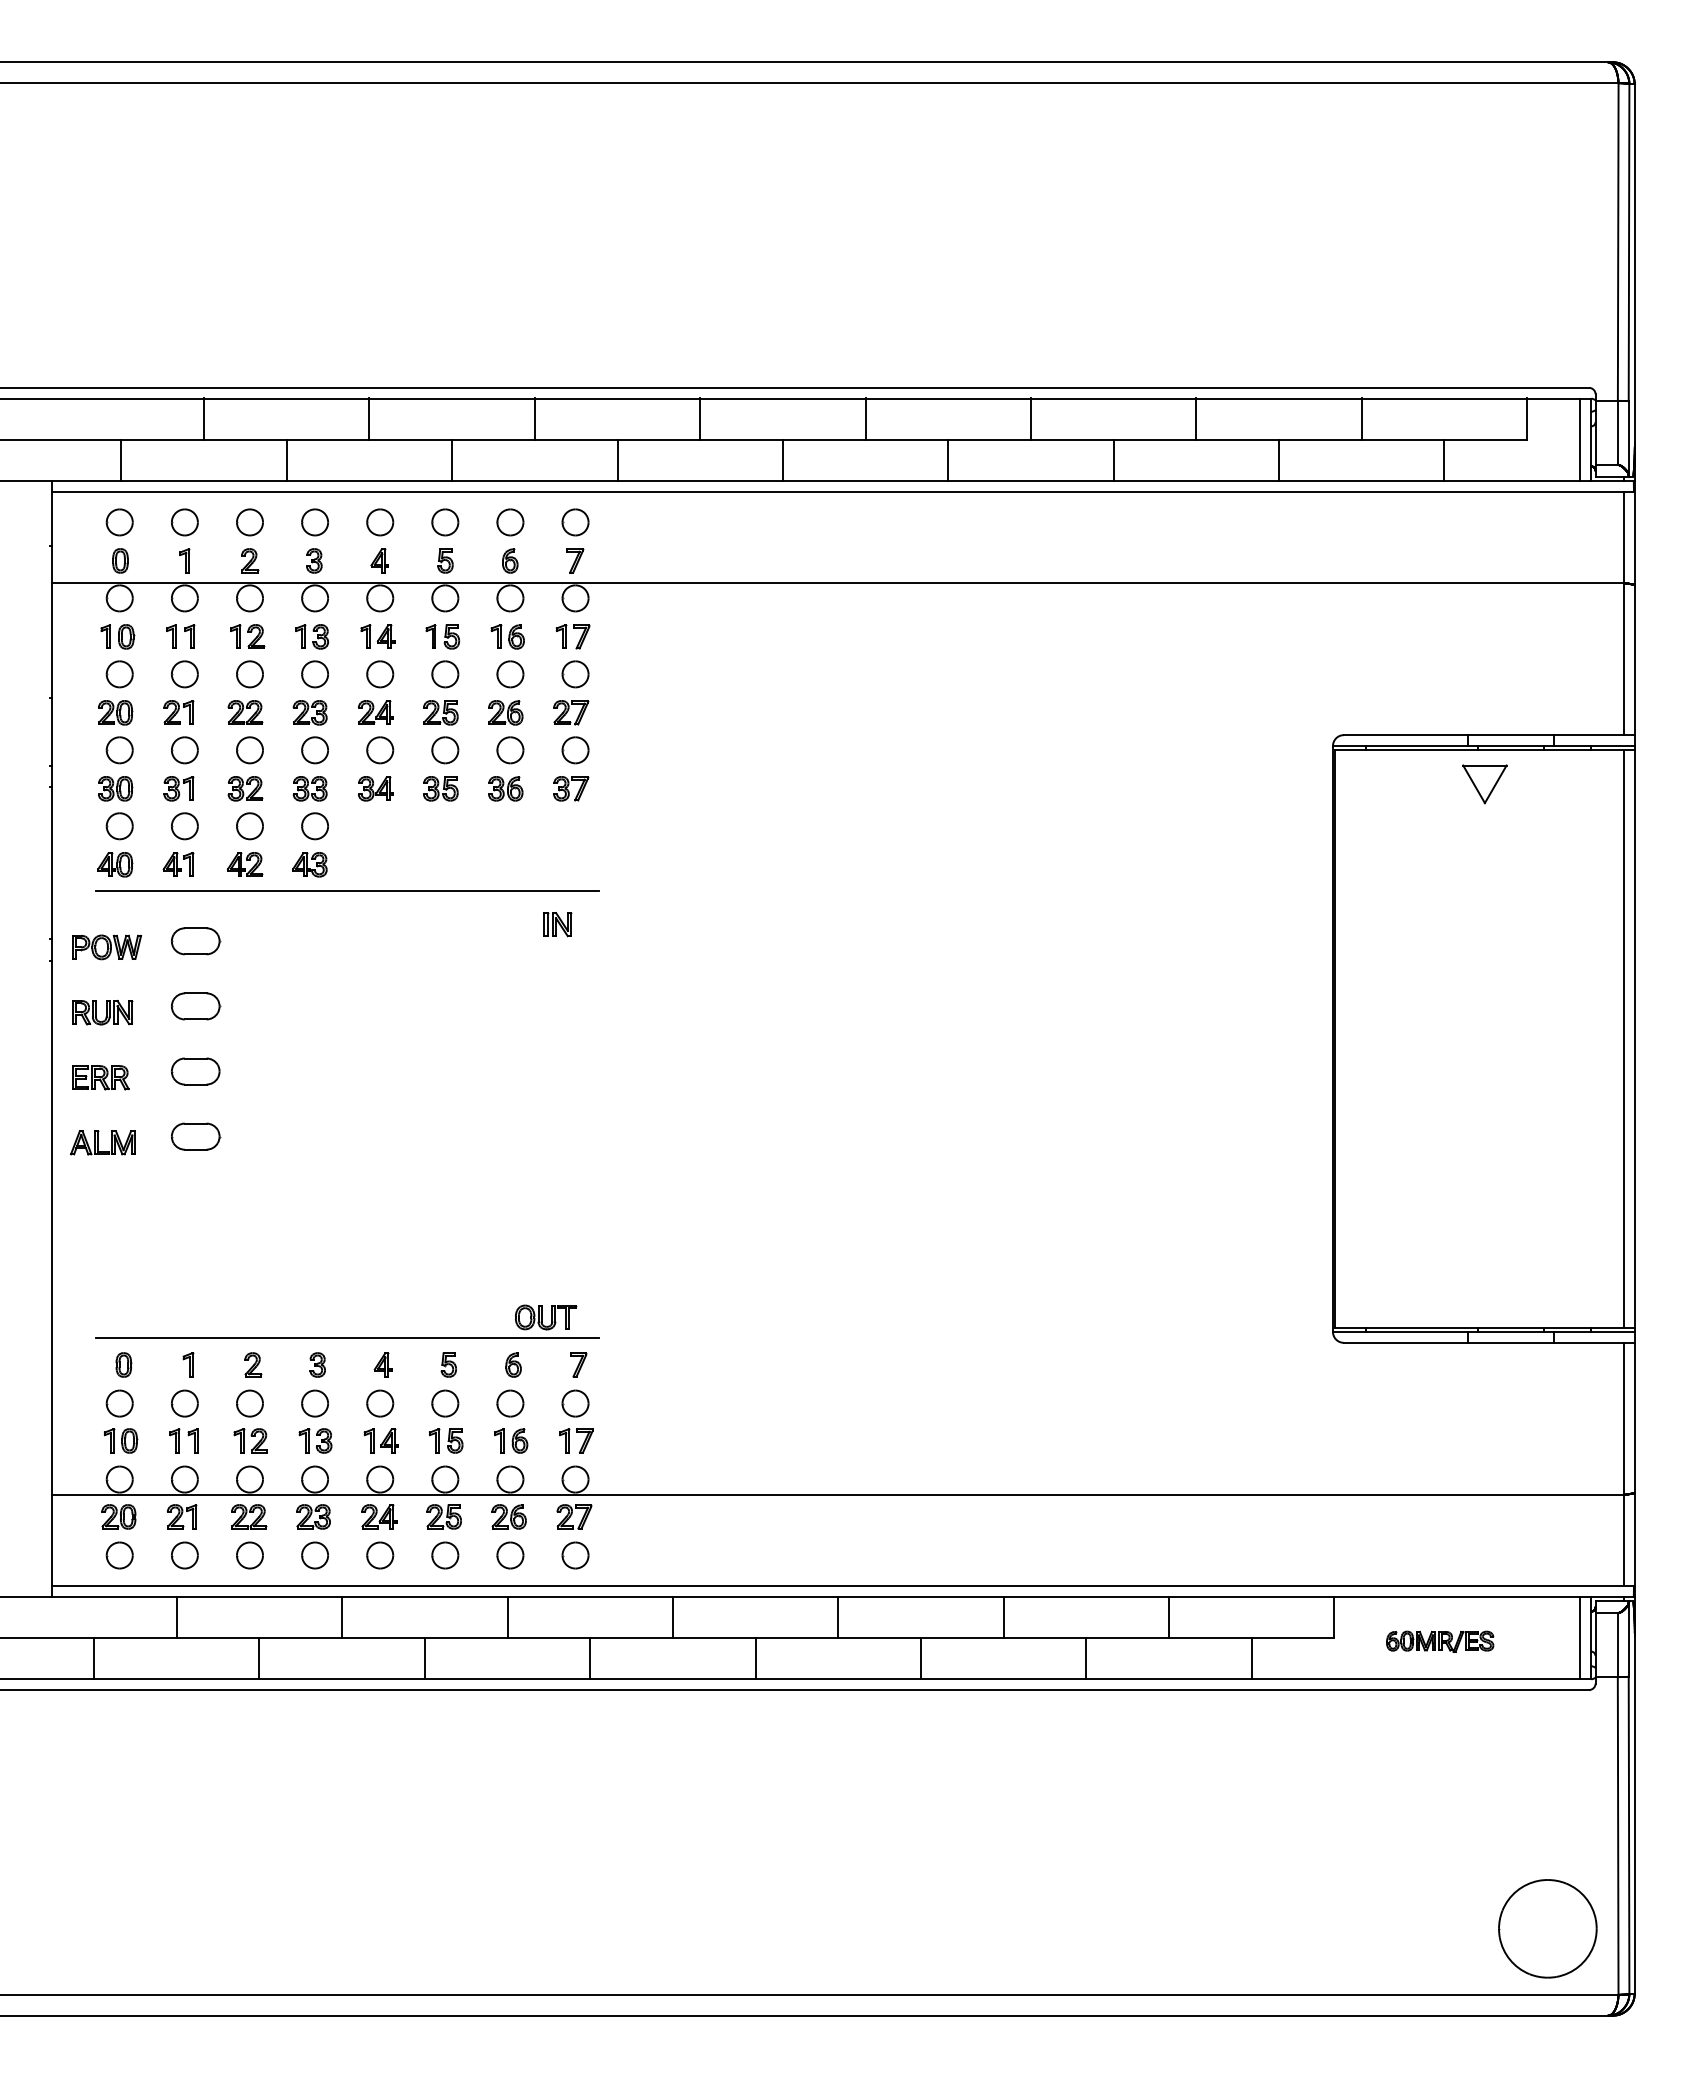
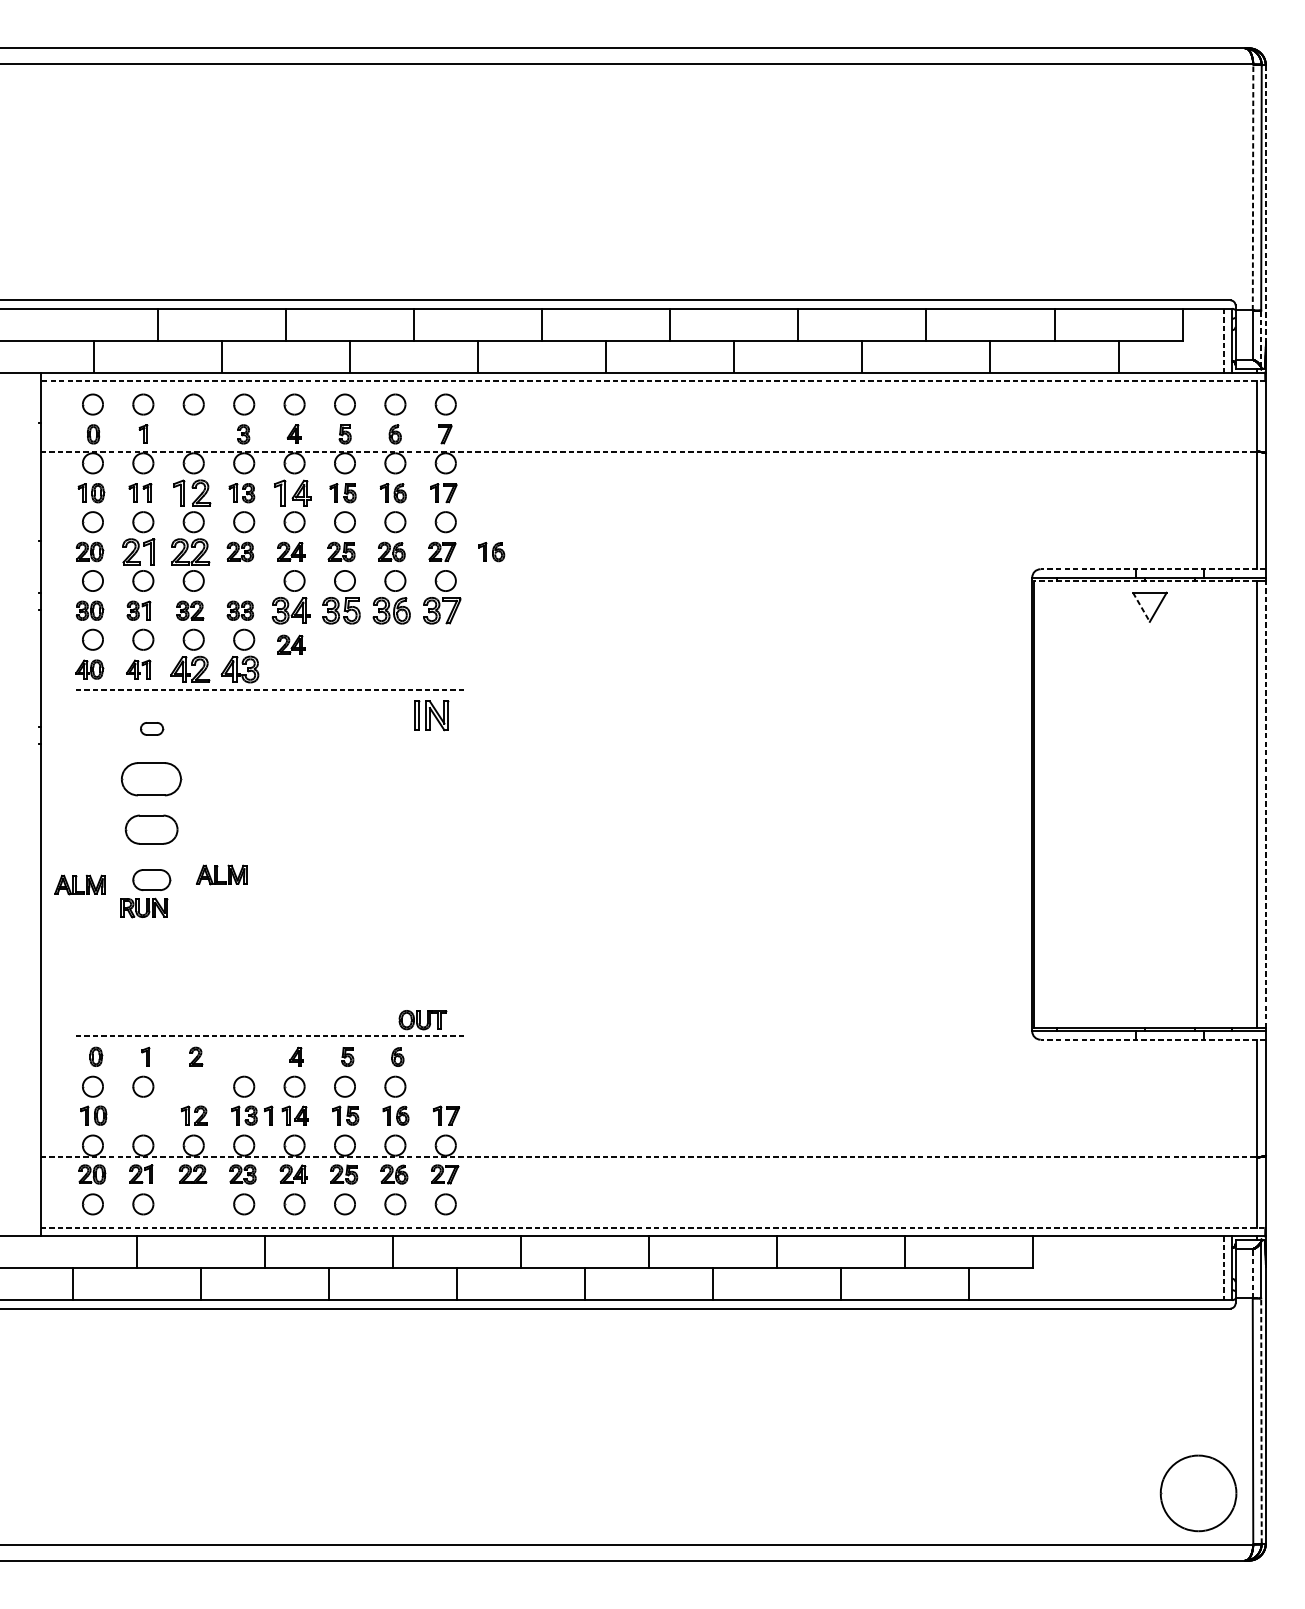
line: (1618, 241) -> (1253, 187), solid -> dashed
line: (1634, 263) -> (1265, 204), solid -> dashed
line: (1628, 437) -> (1261, 338), solid -> dashed
line: (1580, 440) -> (1223, 341), solid -> dashed
line: (843, 492) -> (653, 381), solid -> dashed
part: (250, 560) -> (194, 434), removed
line: (838, 583) -> (649, 451), solid -> dashed
part: (247, 636) -> (191, 492), size x1.4
part: (377, 636) -> (292, 492), size x1.4
part: (178, 712) -> (138, 551), size x1.4
part: (245, 712) -> (190, 551), size x1.4
part: (634, 712) -> (491, 551), added
line: (1488, 735) -> (1152, 569), solid -> dashed
part: (314, 750) -> (243, 581), removed
line: (1478, 750) -> (1144, 581), solid -> dashed
line: (1474, 784) -> (1141, 607), solid -> dashed
part: (375, 788) -> (290, 610), size x1.4
part: (440, 788) -> (341, 610), size x1.4
part: (505, 788) -> (391, 610), size x1.4
part: (571, 788) -> (442, 610), size x1.4
part: (375, 832) -> (290, 644), added
part: (244, 864) -> (189, 669), size x1.4
part: (309, 864) -> (239, 669), size x1.4
line: (347, 891) -> (269, 690), solid -> dashed
part: (557, 924) -> (431, 715), size x1.6
part: (196, 941) -> (152, 729), size x0.6
part: (107, 947) -> (83, 733), removed
part: (196, 1006) -> (152, 779), size x1.6
part: (102, 1012) -> (143, 907), moved
line: (1634, 1038) -> (1265, 804), solid -> dashed
part: (195, 1071) -> (151, 829), size x1.4
part: (100, 1077) -> (78, 834), removed
part: (285, 1129) -> (221, 874), added
line: (347, 1338) -> (269, 1036), solid -> dashed
line: (1488, 1342) -> (1152, 1039), solid -> dashed
part: (317, 1364) -> (246, 1056), removed
part: (578, 1364) -> (448, 1056), removed
part: (249, 1403) -> (193, 1086), removed
part: (575, 1403) -> (445, 1086), removed
part: (183, 1440) -> (142, 1115), removed
part: (346, 1440) -> (268, 1115), added
line: (838, 1494) -> (649, 1157), solid -> dashed
part: (249, 1555) -> (193, 1204), removed
line: (843, 1585) -> (653, 1227), solid -> dashed
line: (1580, 1638) -> (1223, 1268), solid -> dashed
part: (1440, 1641) -> (1115, 1270), removed
line: (1617, 1645) -> (1252, 1274), solid -> dashed
line: (1629, 1835) -> (1261, 1421), solid -> dashed

